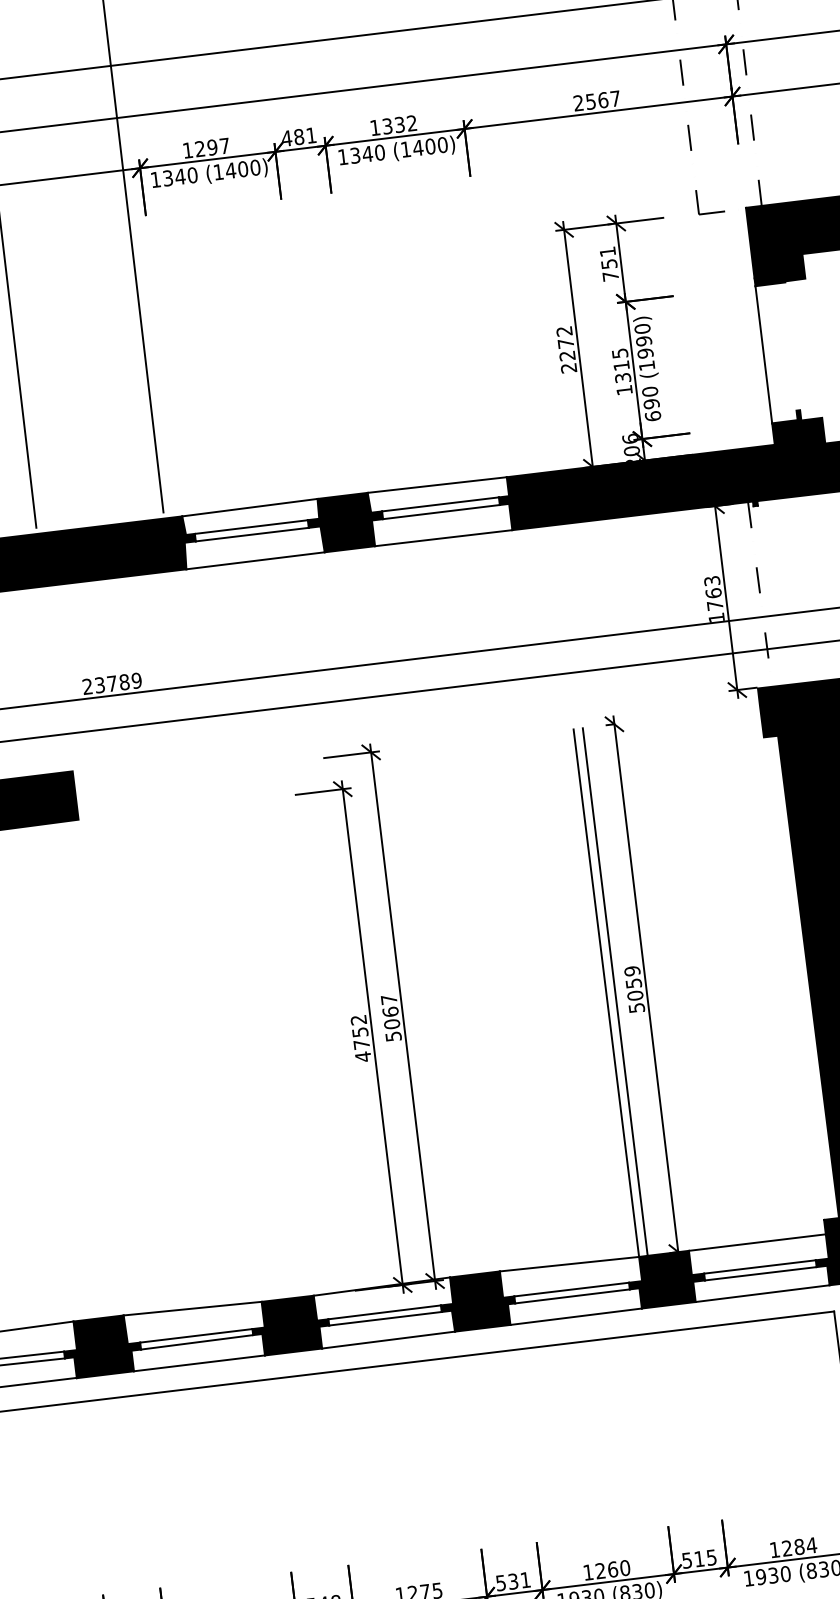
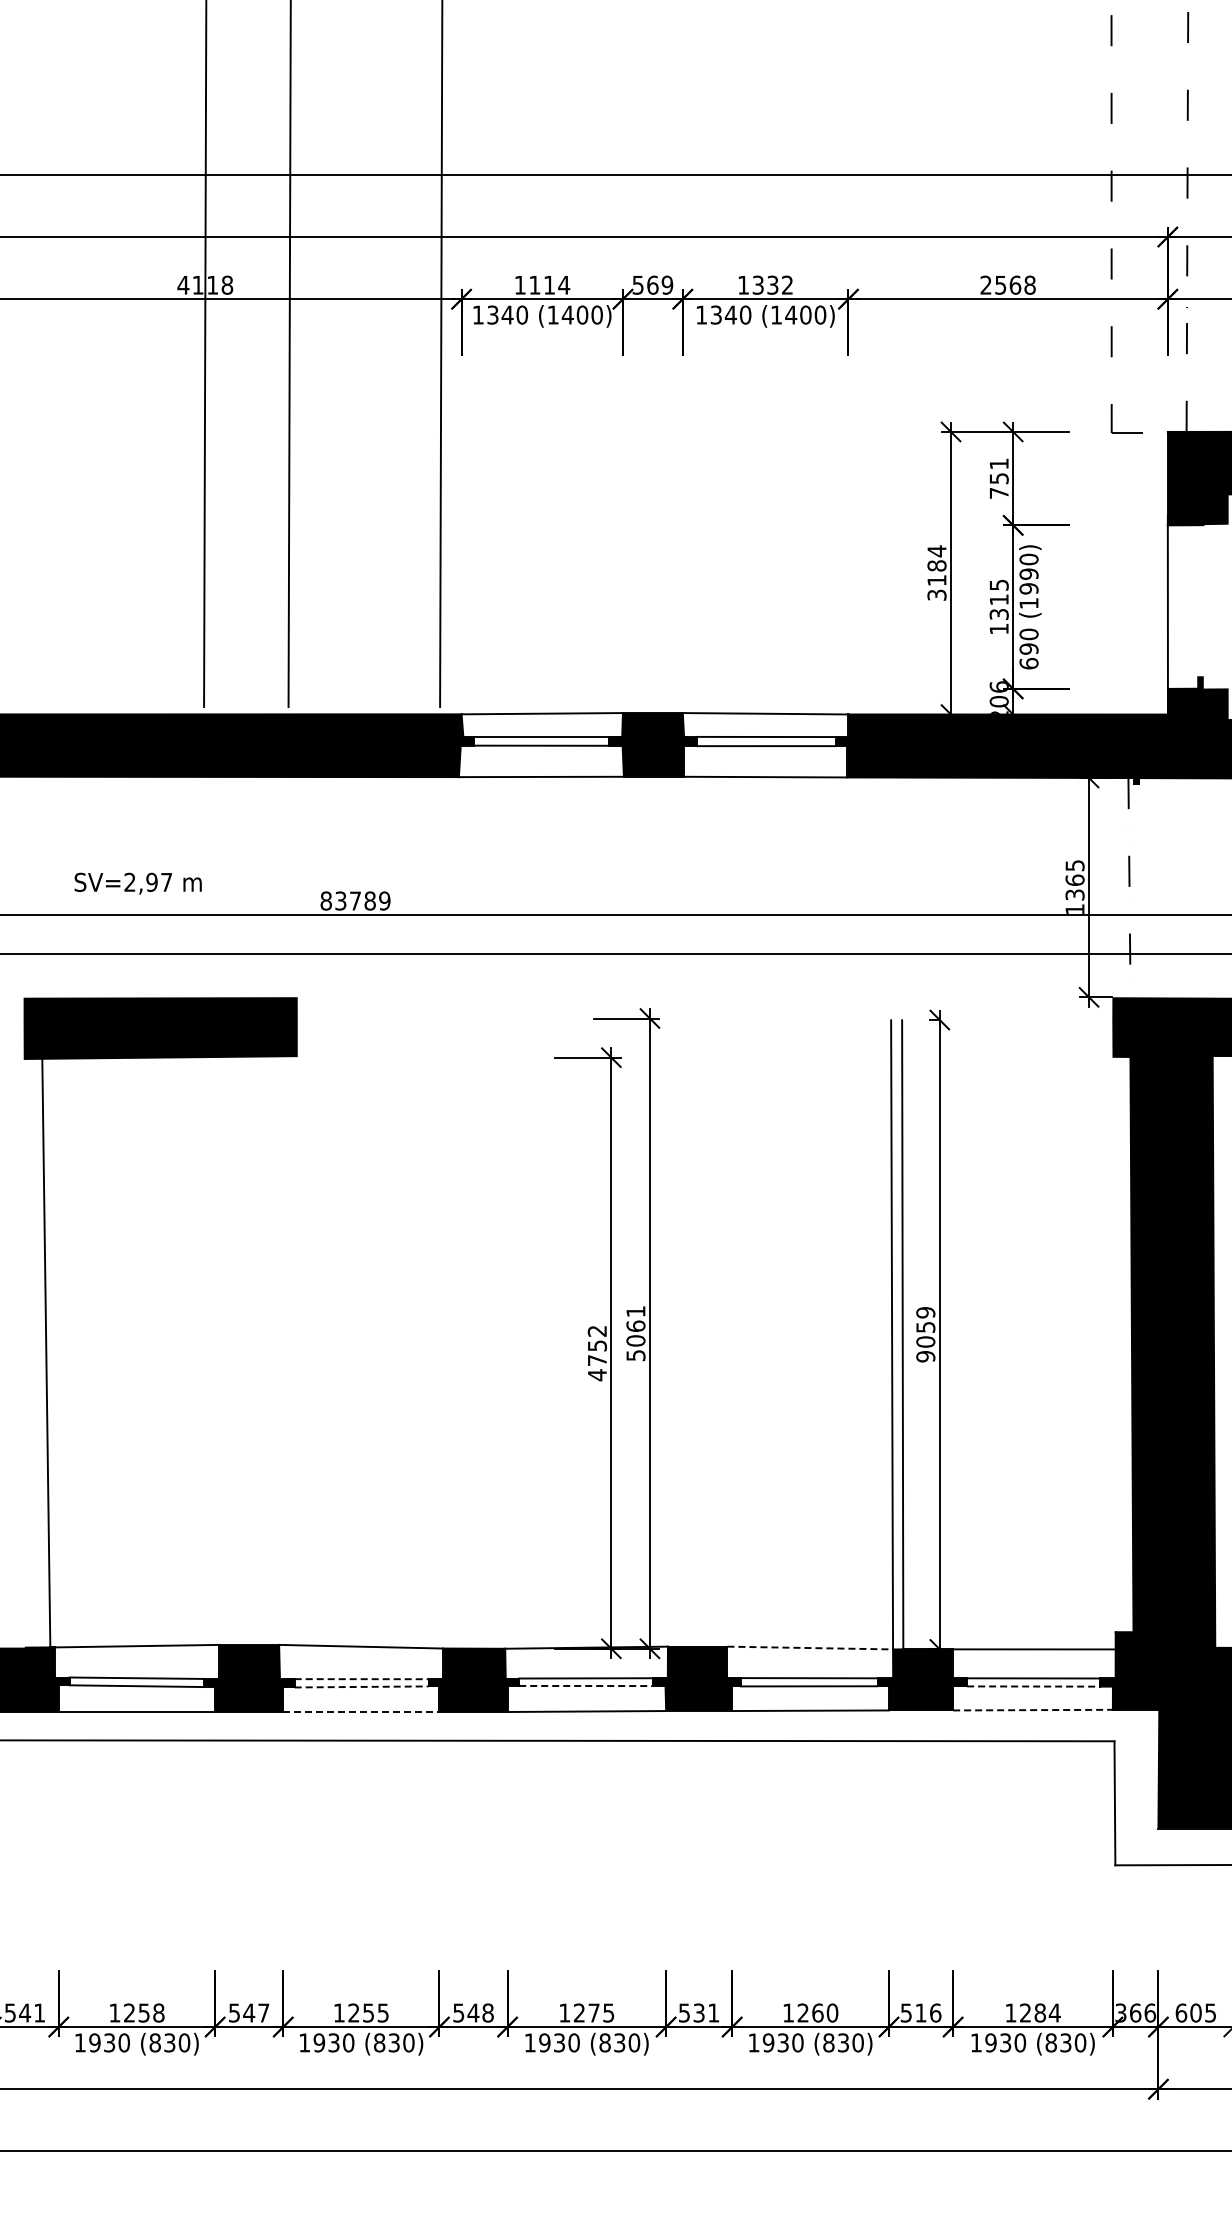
text: (614, 98) -> (1029, 284), 2567 -> 2568
text: (298, 136) -> (652, 284), 481 -> 569
text: (212, 146) -> (549, 284), 1297 -> 1114
text: (566, 349) -> (936, 572), 2272 -> 3184
text: (713, 593) -> (1074, 880), 1763 -> 1365
text: (87, 686) -> (325, 900), 23789 -> 83789
text: (388, 999) -> (635, 1311), 5067 -> 5061
text: (636, 1007) -> (925, 1356), 5059 -> 9059
line: (569, 1264) -> (810, 1648), solid -> dashed
line: (760, 1273) -> (1033, 1686), solid -> dashed
line: (763, 1293) -> (1033, 1710), solid -> dashed
line: (385, 1319) -> (586, 1686), solid -> dashed
line: (196, 1336) -> (361, 1679), solid -> dashed
line: (197, 1341) -> (361, 1686), solid -> dashed
line: (199, 1362) -> (361, 1711), solid -> dashed
text: (711, 1557) -> (935, 2012), 515 -> 516

